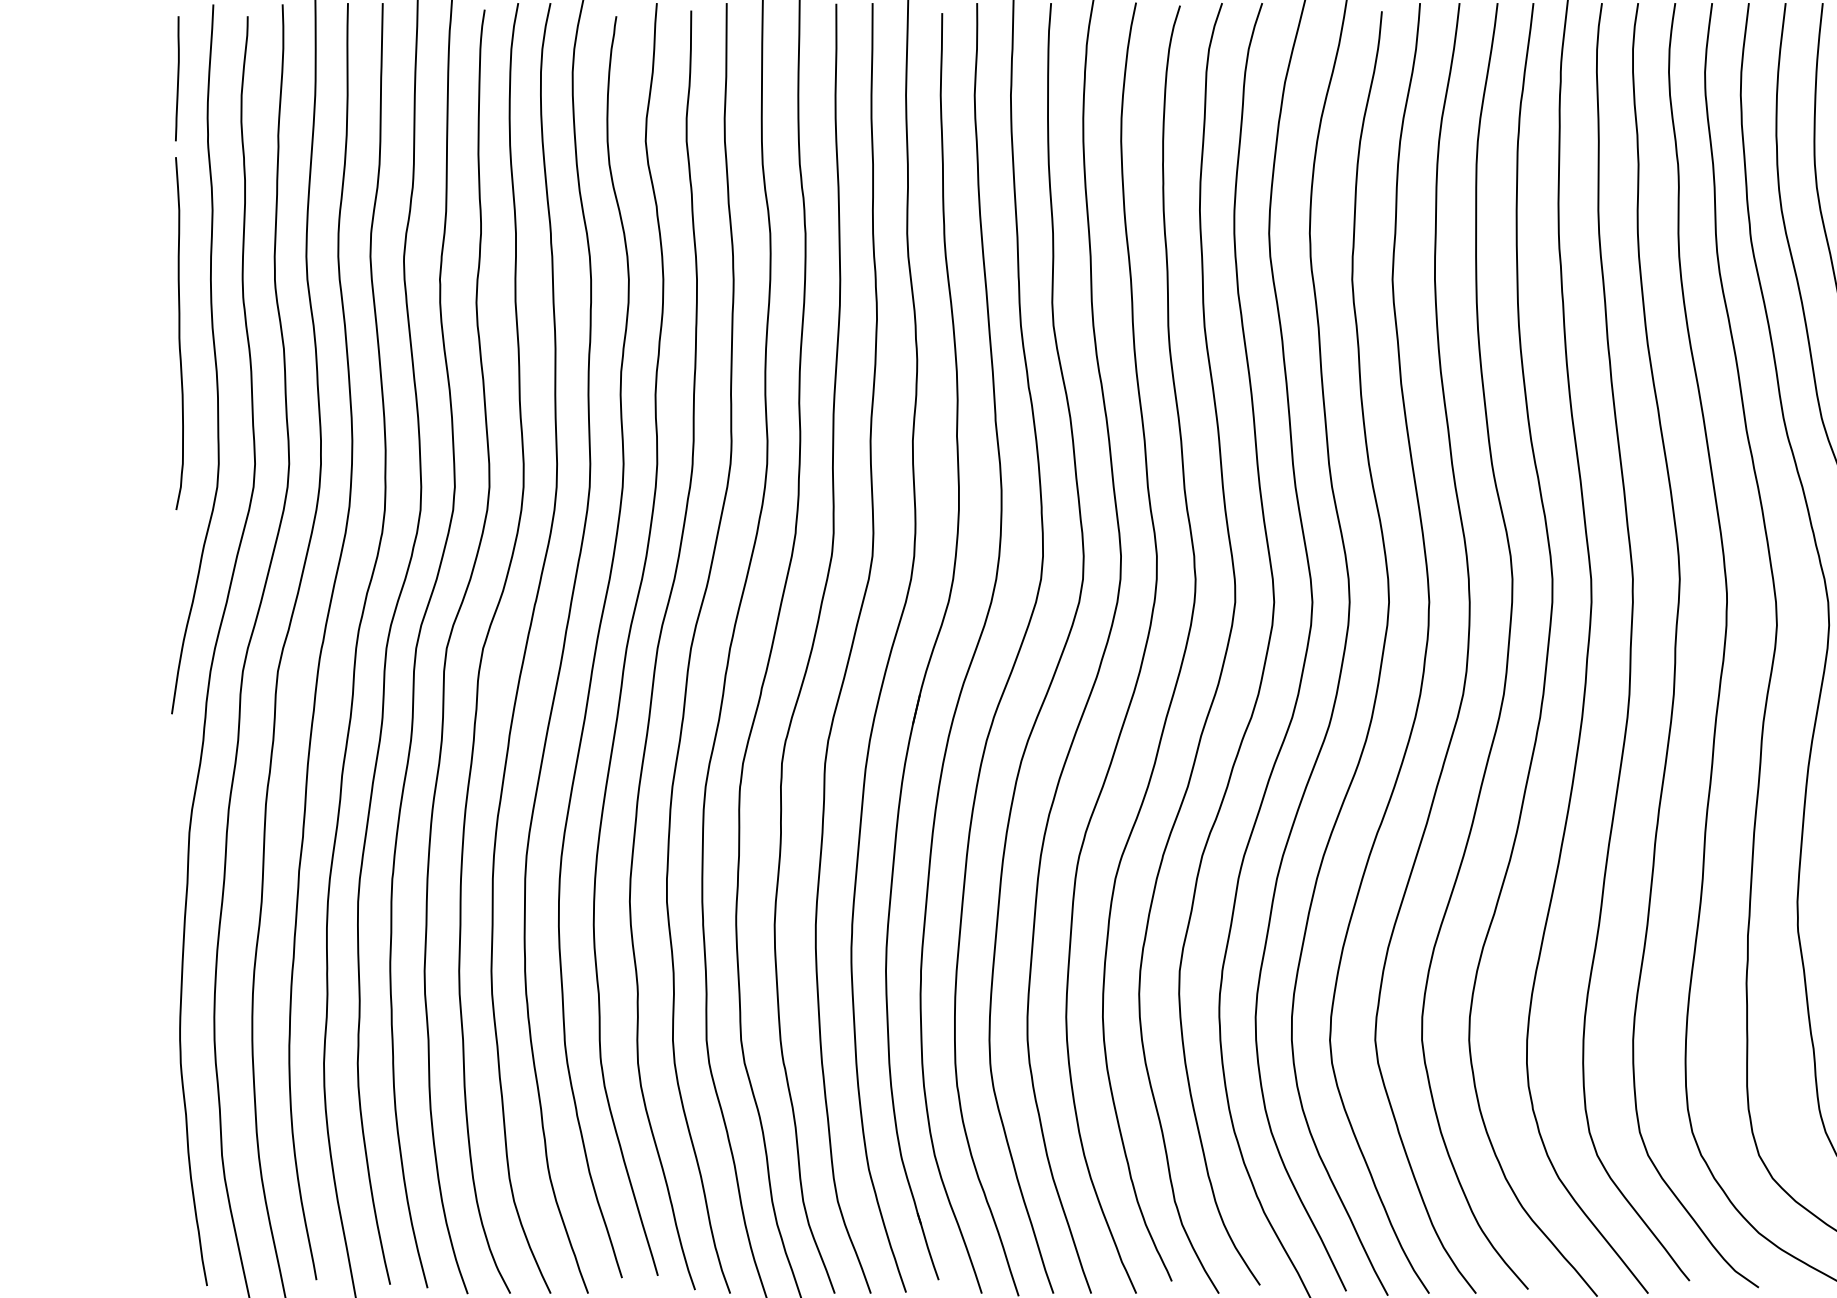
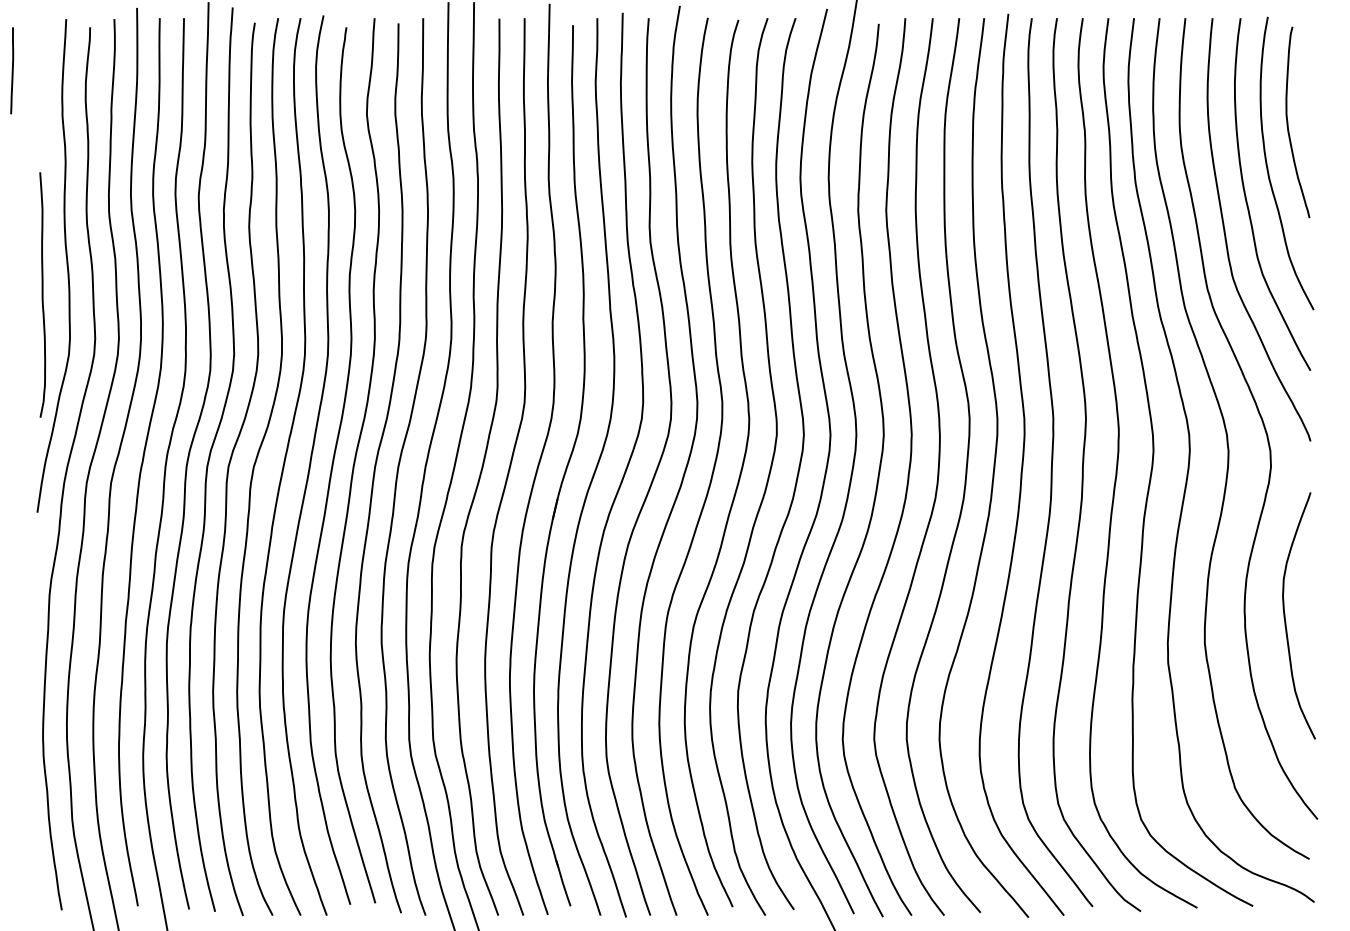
line: (177, 78) -> (12, 70), moved
curve: (179, 332) -> (42, 294), moved

